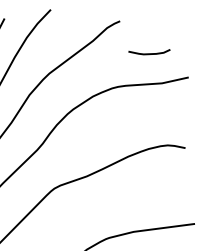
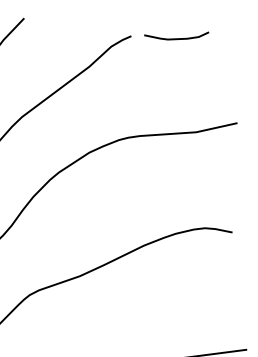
curve: (149, 53) -> (176, 38), moved

